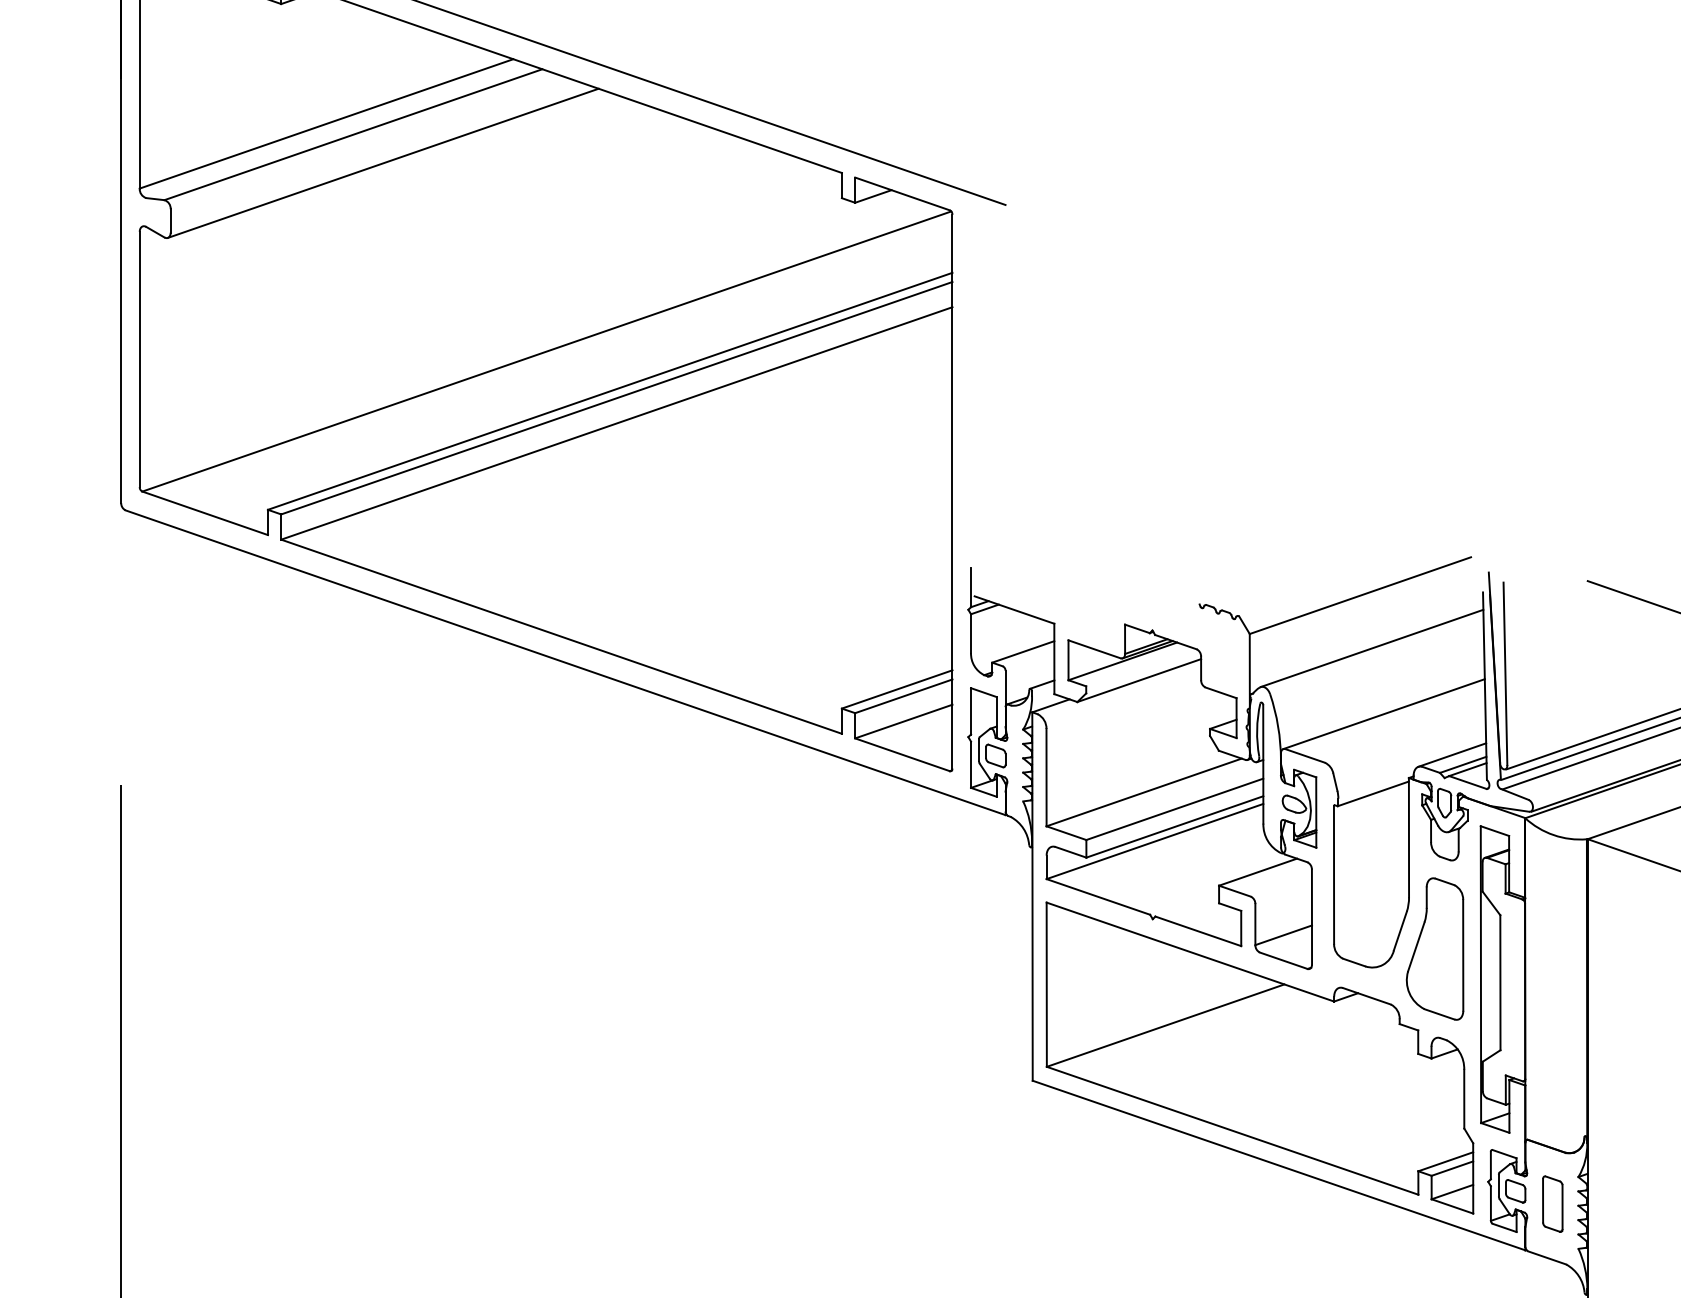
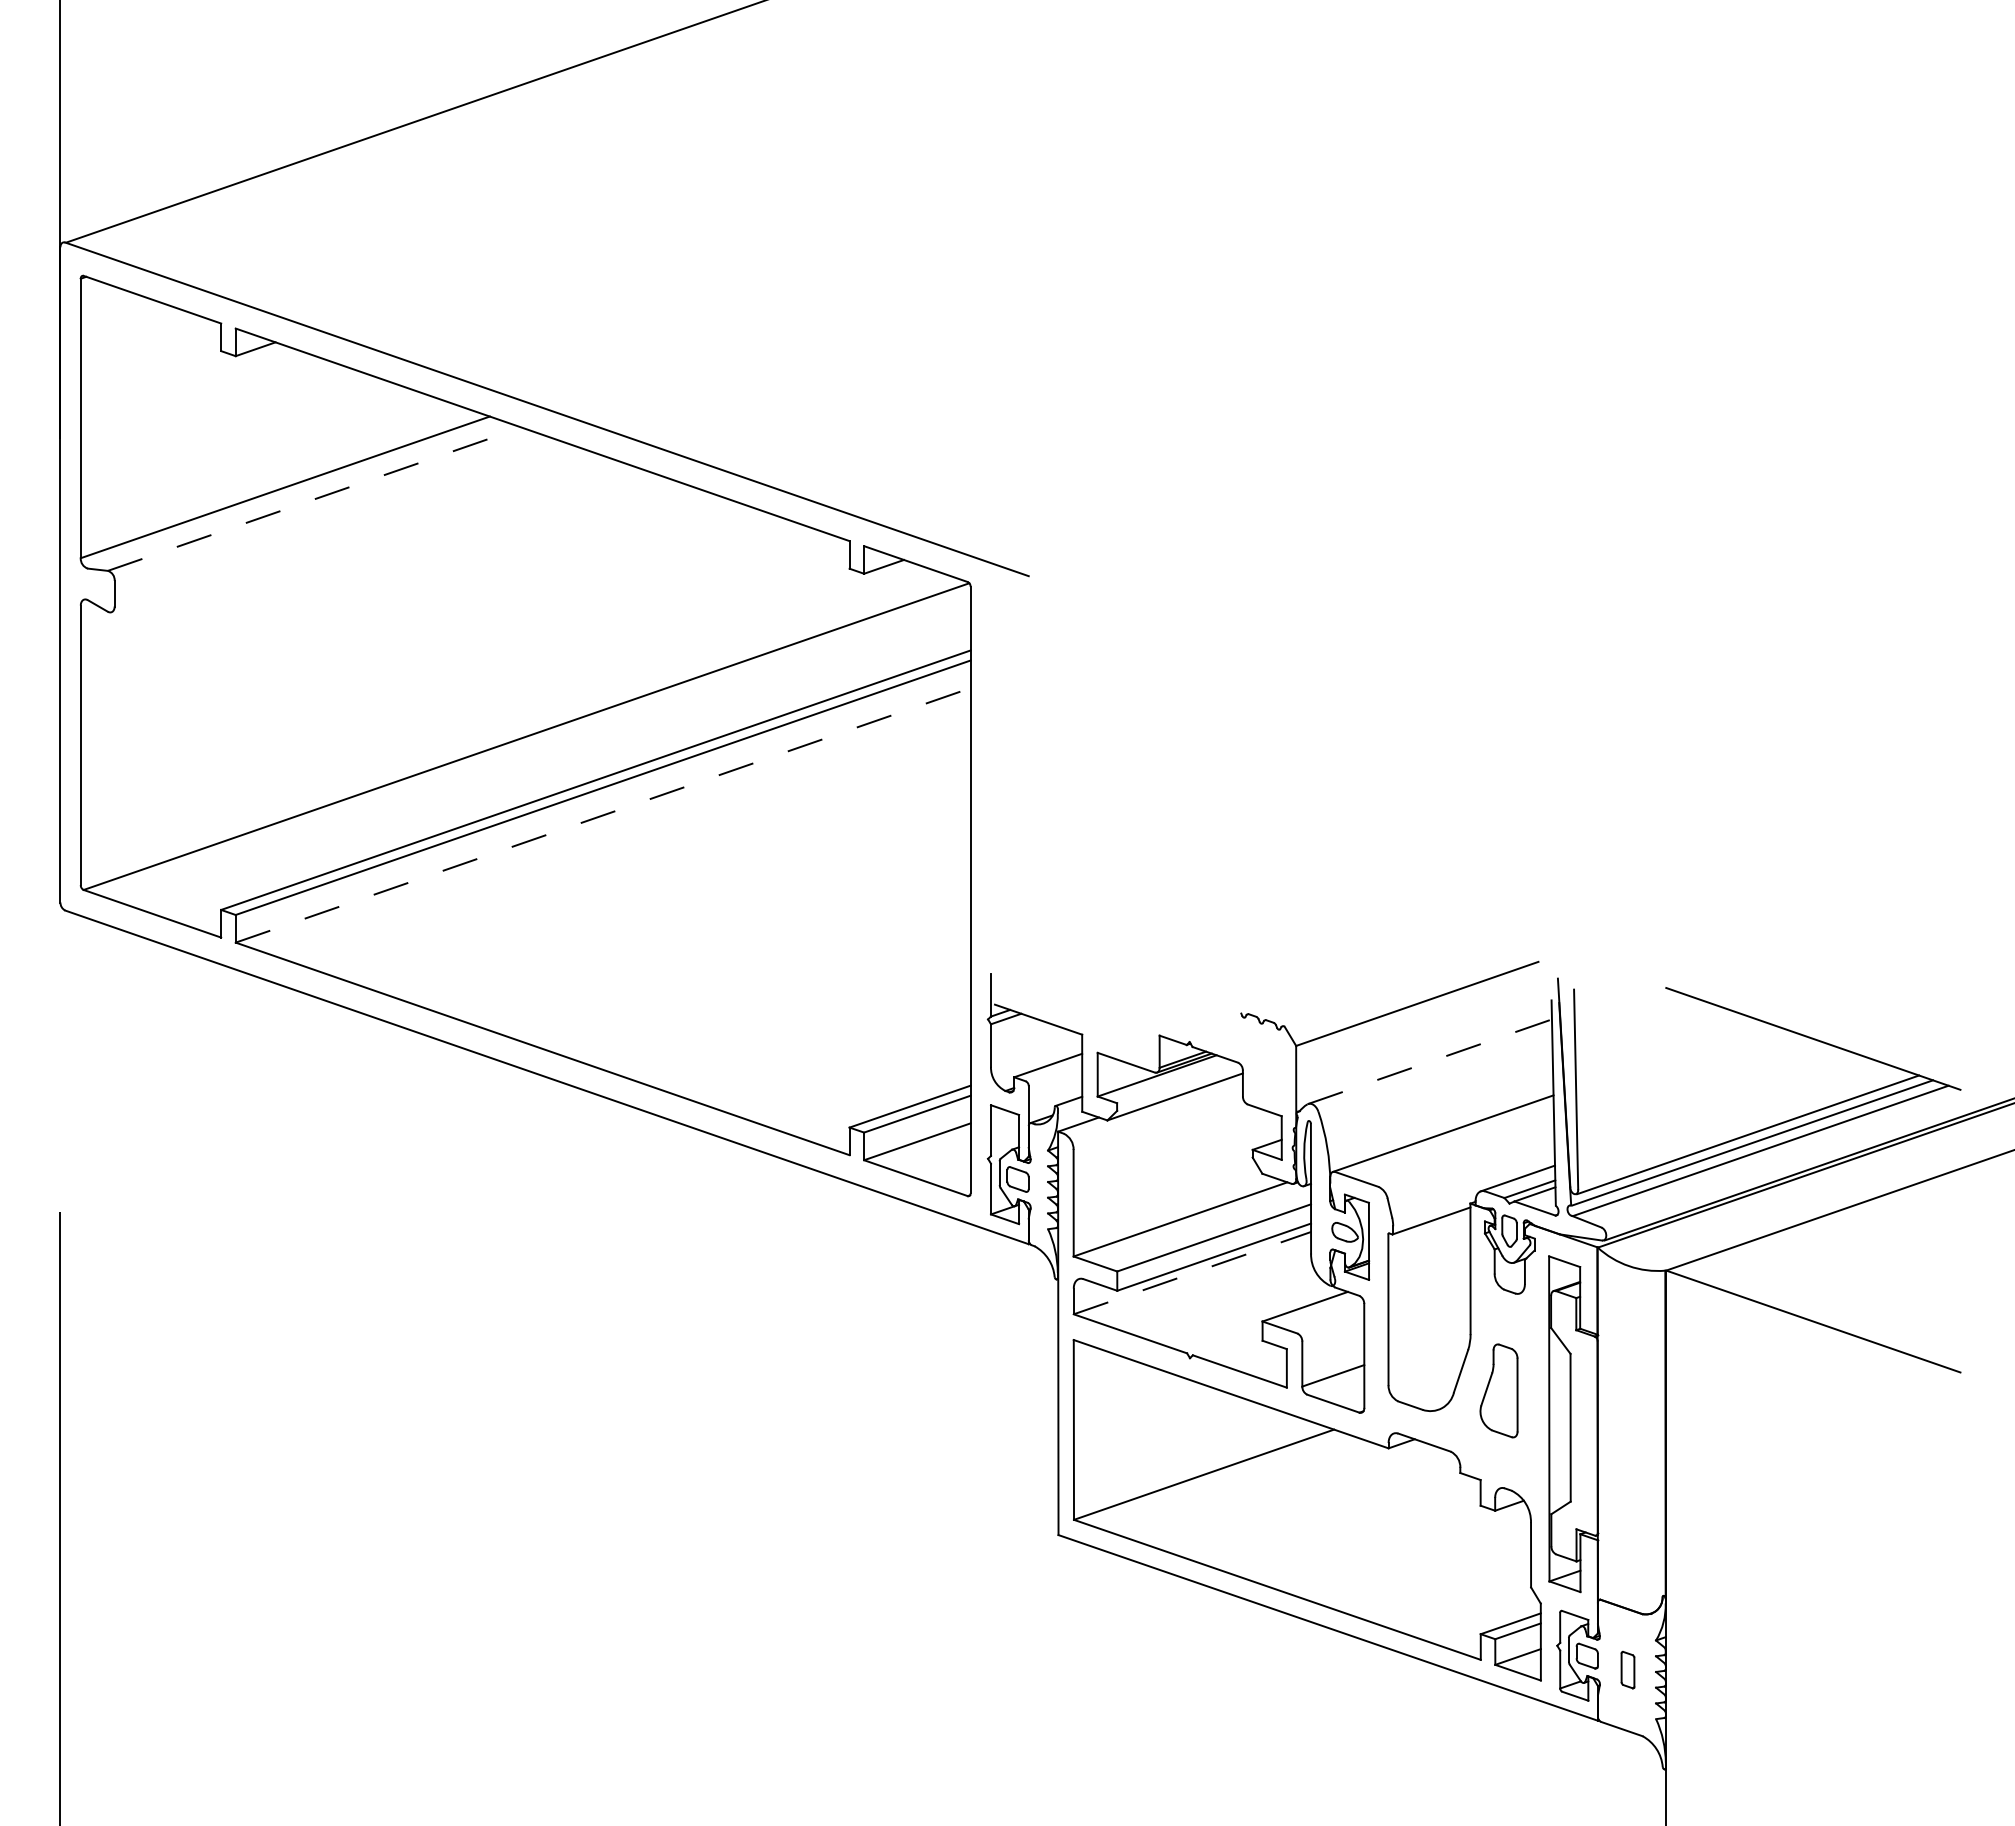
line: (353, 134) -> (314, 499), solid -> dashed
line: (383, 163) -> (347, 530), removed
line: (617, 423) -> (603, 815), solid -> dashed
line: (1372, 648) -> (1430, 1061), solid -> dashed
line: (1155, 841) -> (1192, 1273), solid -> dashed
part: (1434, 948) -> (1498, 1390), size x0.6
part: (1552, 1203) -> (1627, 1669), size x0.6

